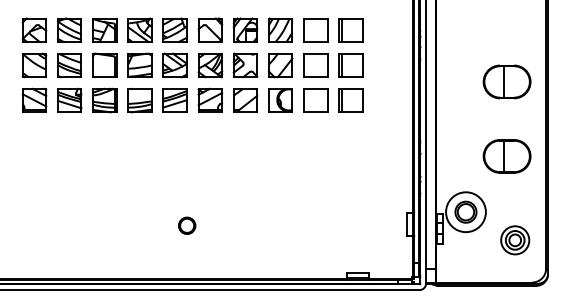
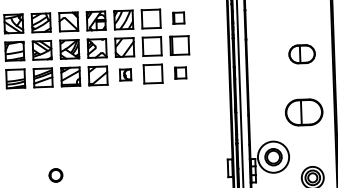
part: (350, 30) -> (178, 18), size x0.6
part: (506, 81) -> (301, 53), size x0.7
part: (280, 100) -> (125, 74), size x0.6
part: (350, 100) -> (180, 73), size x0.6

